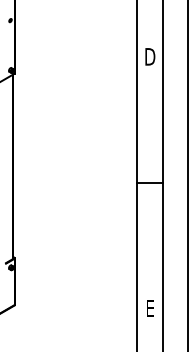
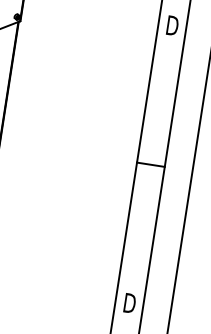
text: (150, 308) -> (129, 303), E -> D

